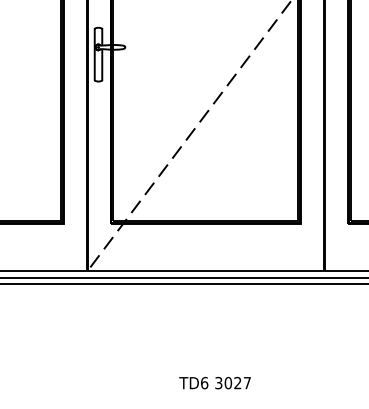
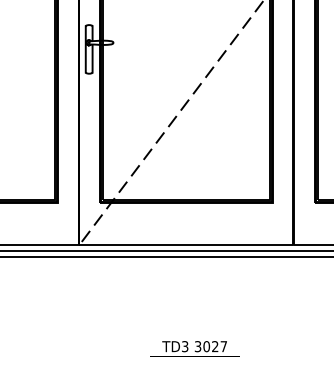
text: (203, 382) -> (184, 346), TD6 -> TD3

